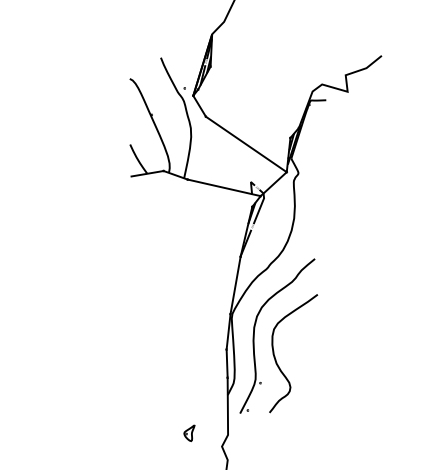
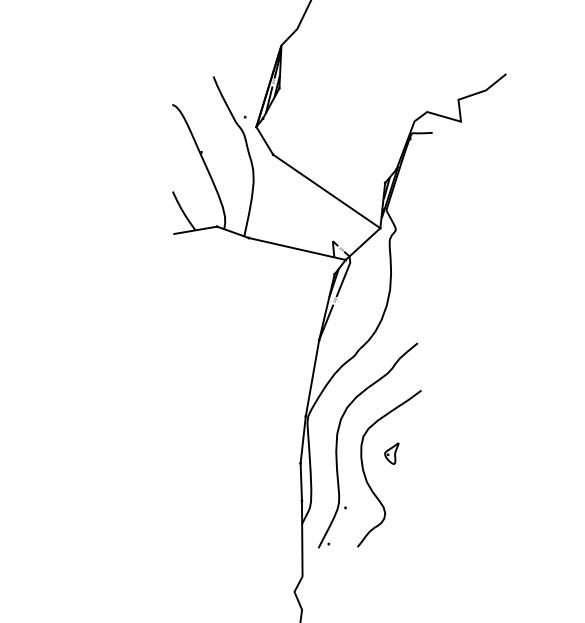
part: (189, 432) -> (391, 452), moved

